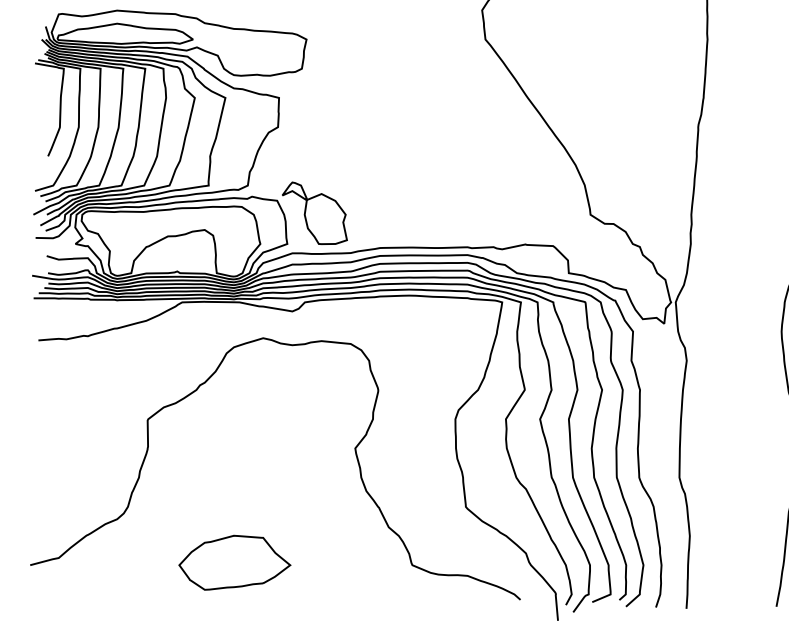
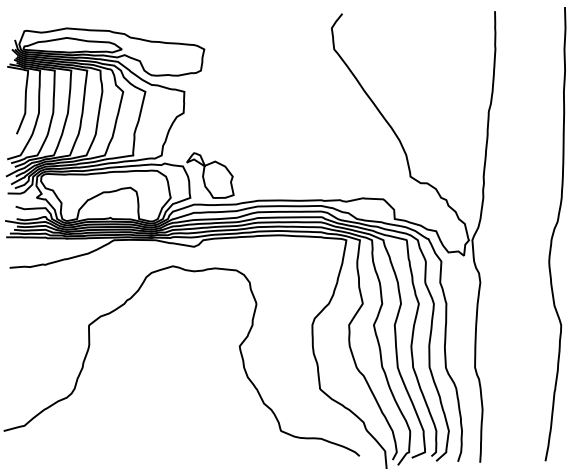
part: (235, 561) -> (152, 428), removed

